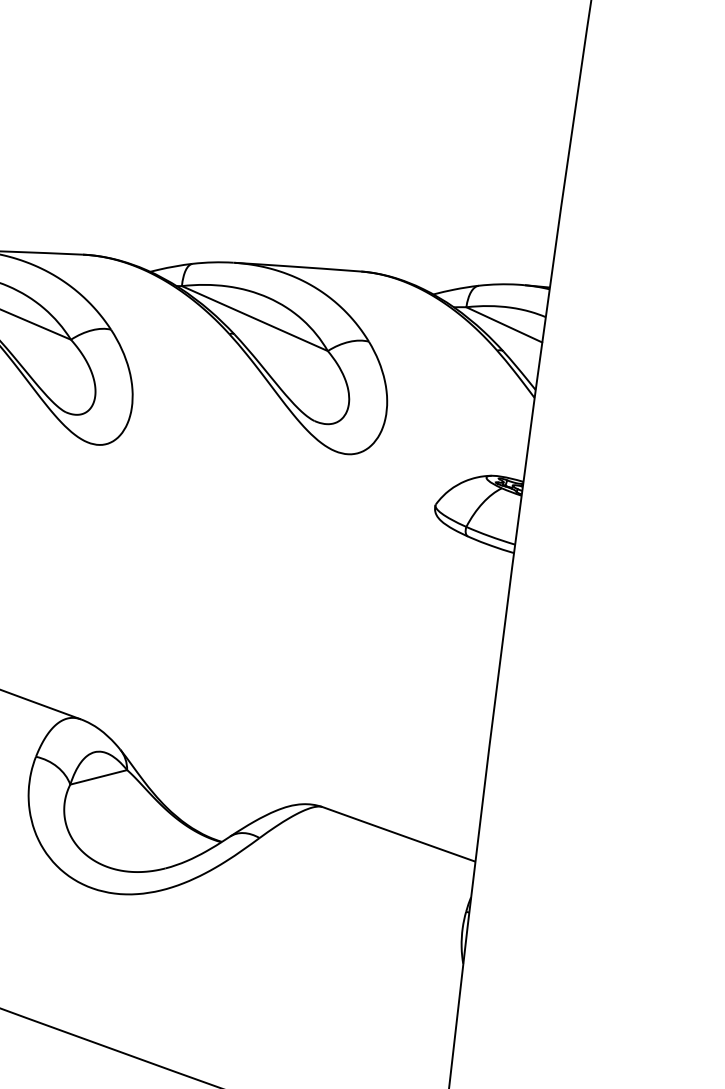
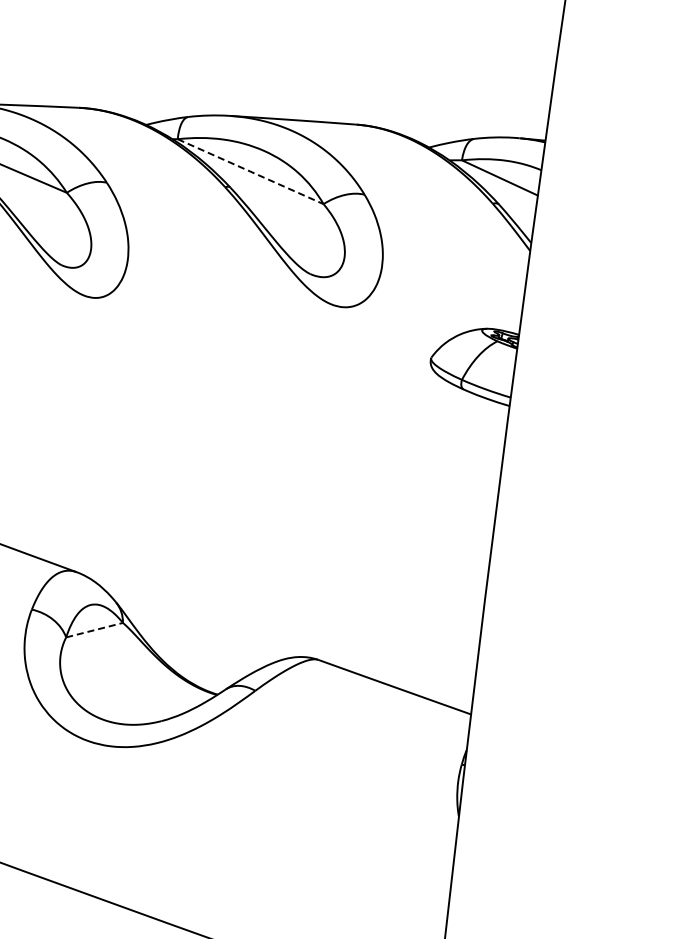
line: (254, 318) -> (250, 171), solid -> dashed
line: (99, 777) -> (95, 630), solid -> dashed

